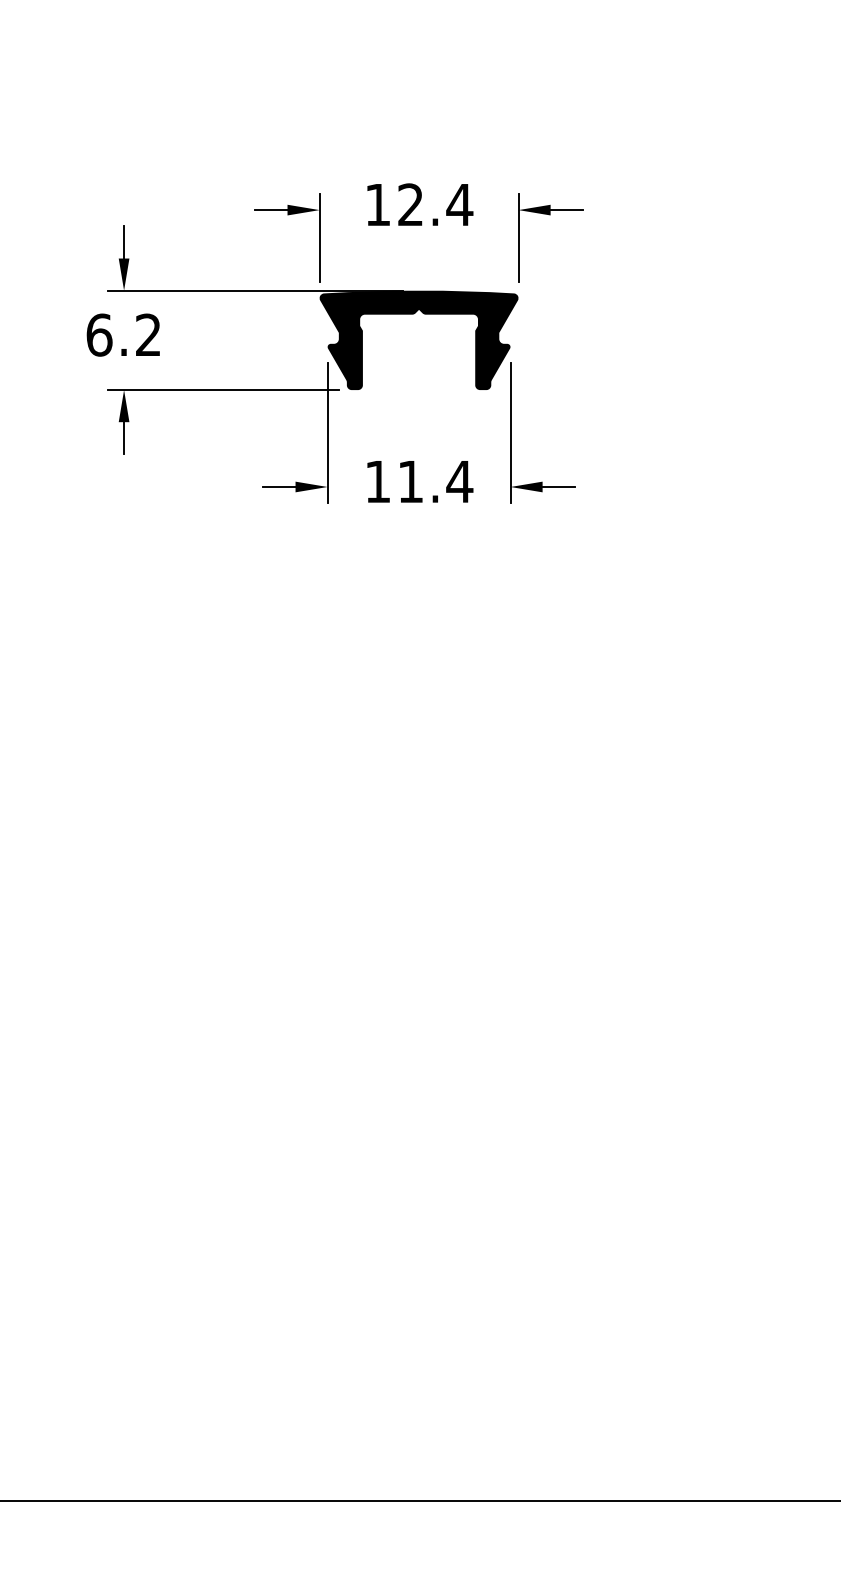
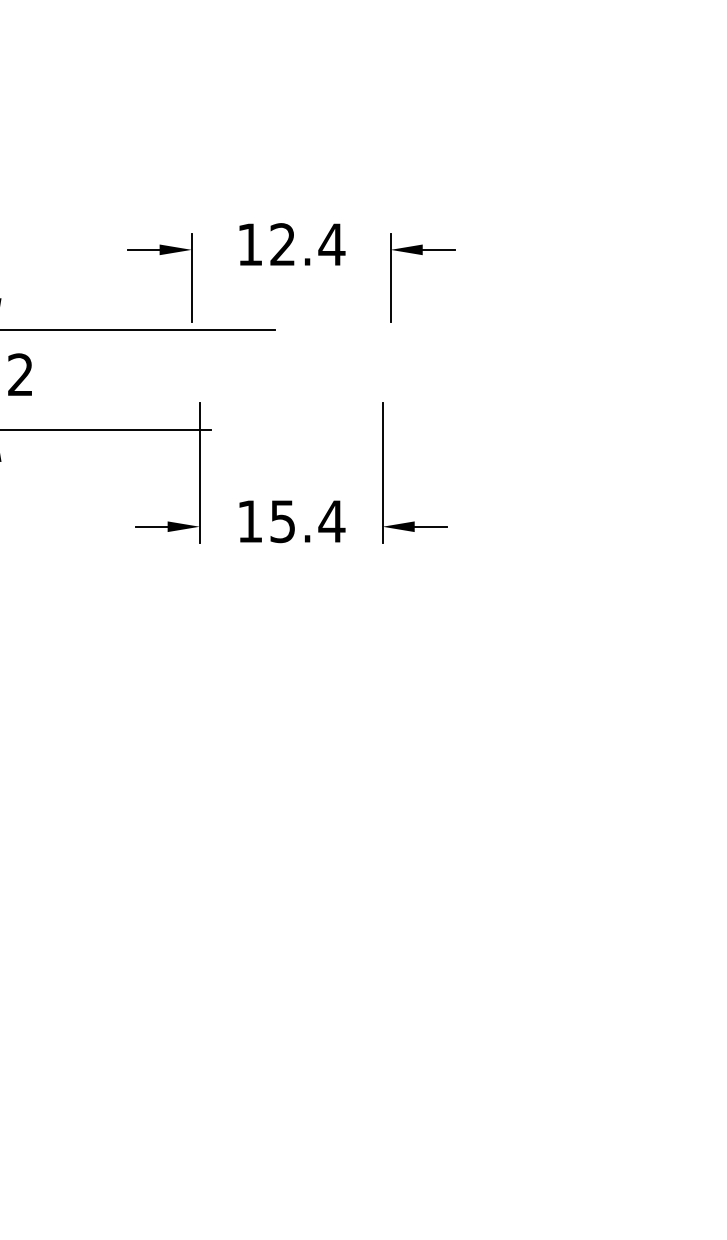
fill: (418, 340) -> (290, 380), removed
text: (410, 482) -> (282, 522), 11.4 -> 15.4

